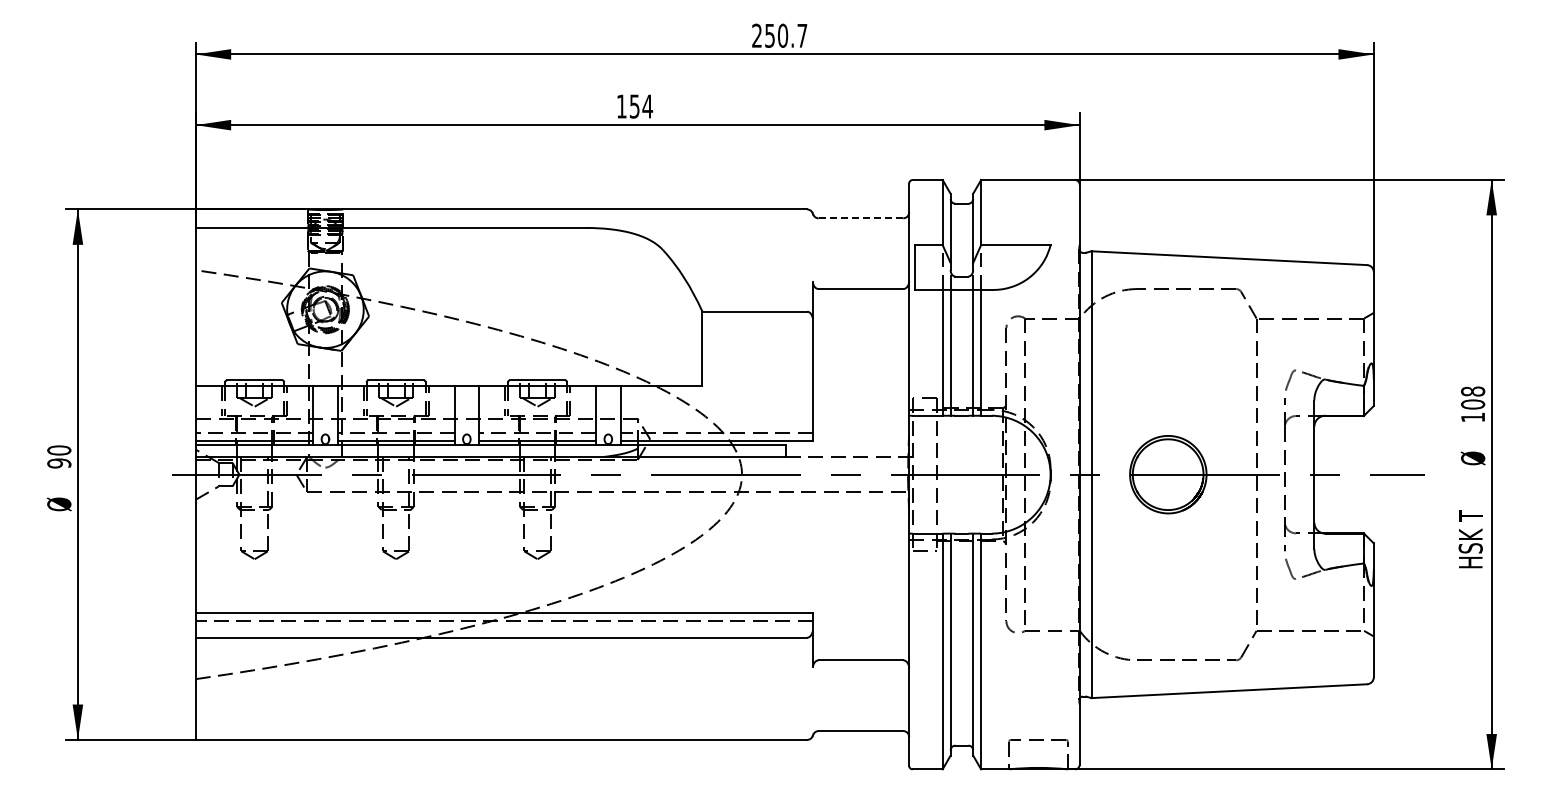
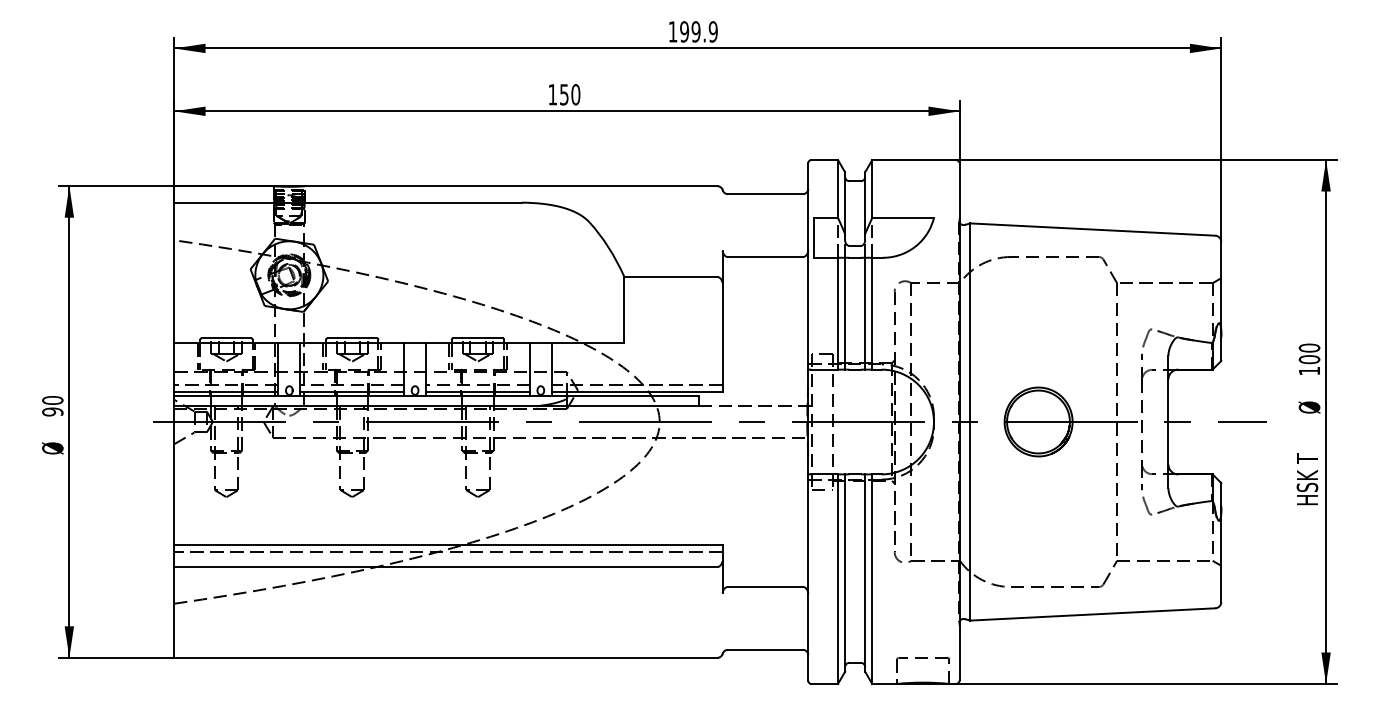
text: (779, 35) -> (693, 31), 250.7 -> 199.9
text: (647, 106) -> (575, 94), 154 -> 150
line: (860, 218) -> (765, 194), dashed -> solid
text: (1472, 391) -> (1309, 348), 108 -> 100

